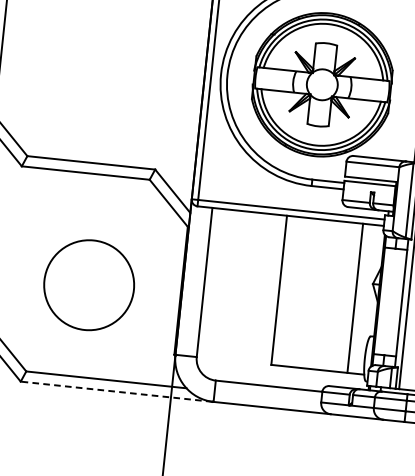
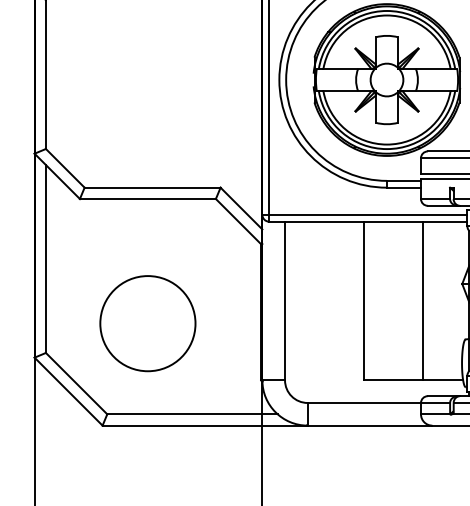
circle: (88, 285) -> (147, 323), moved
line: (355, 297) -> (423, 300), moved
line: (116, 391) -> (204, 425), dashed -> solid

